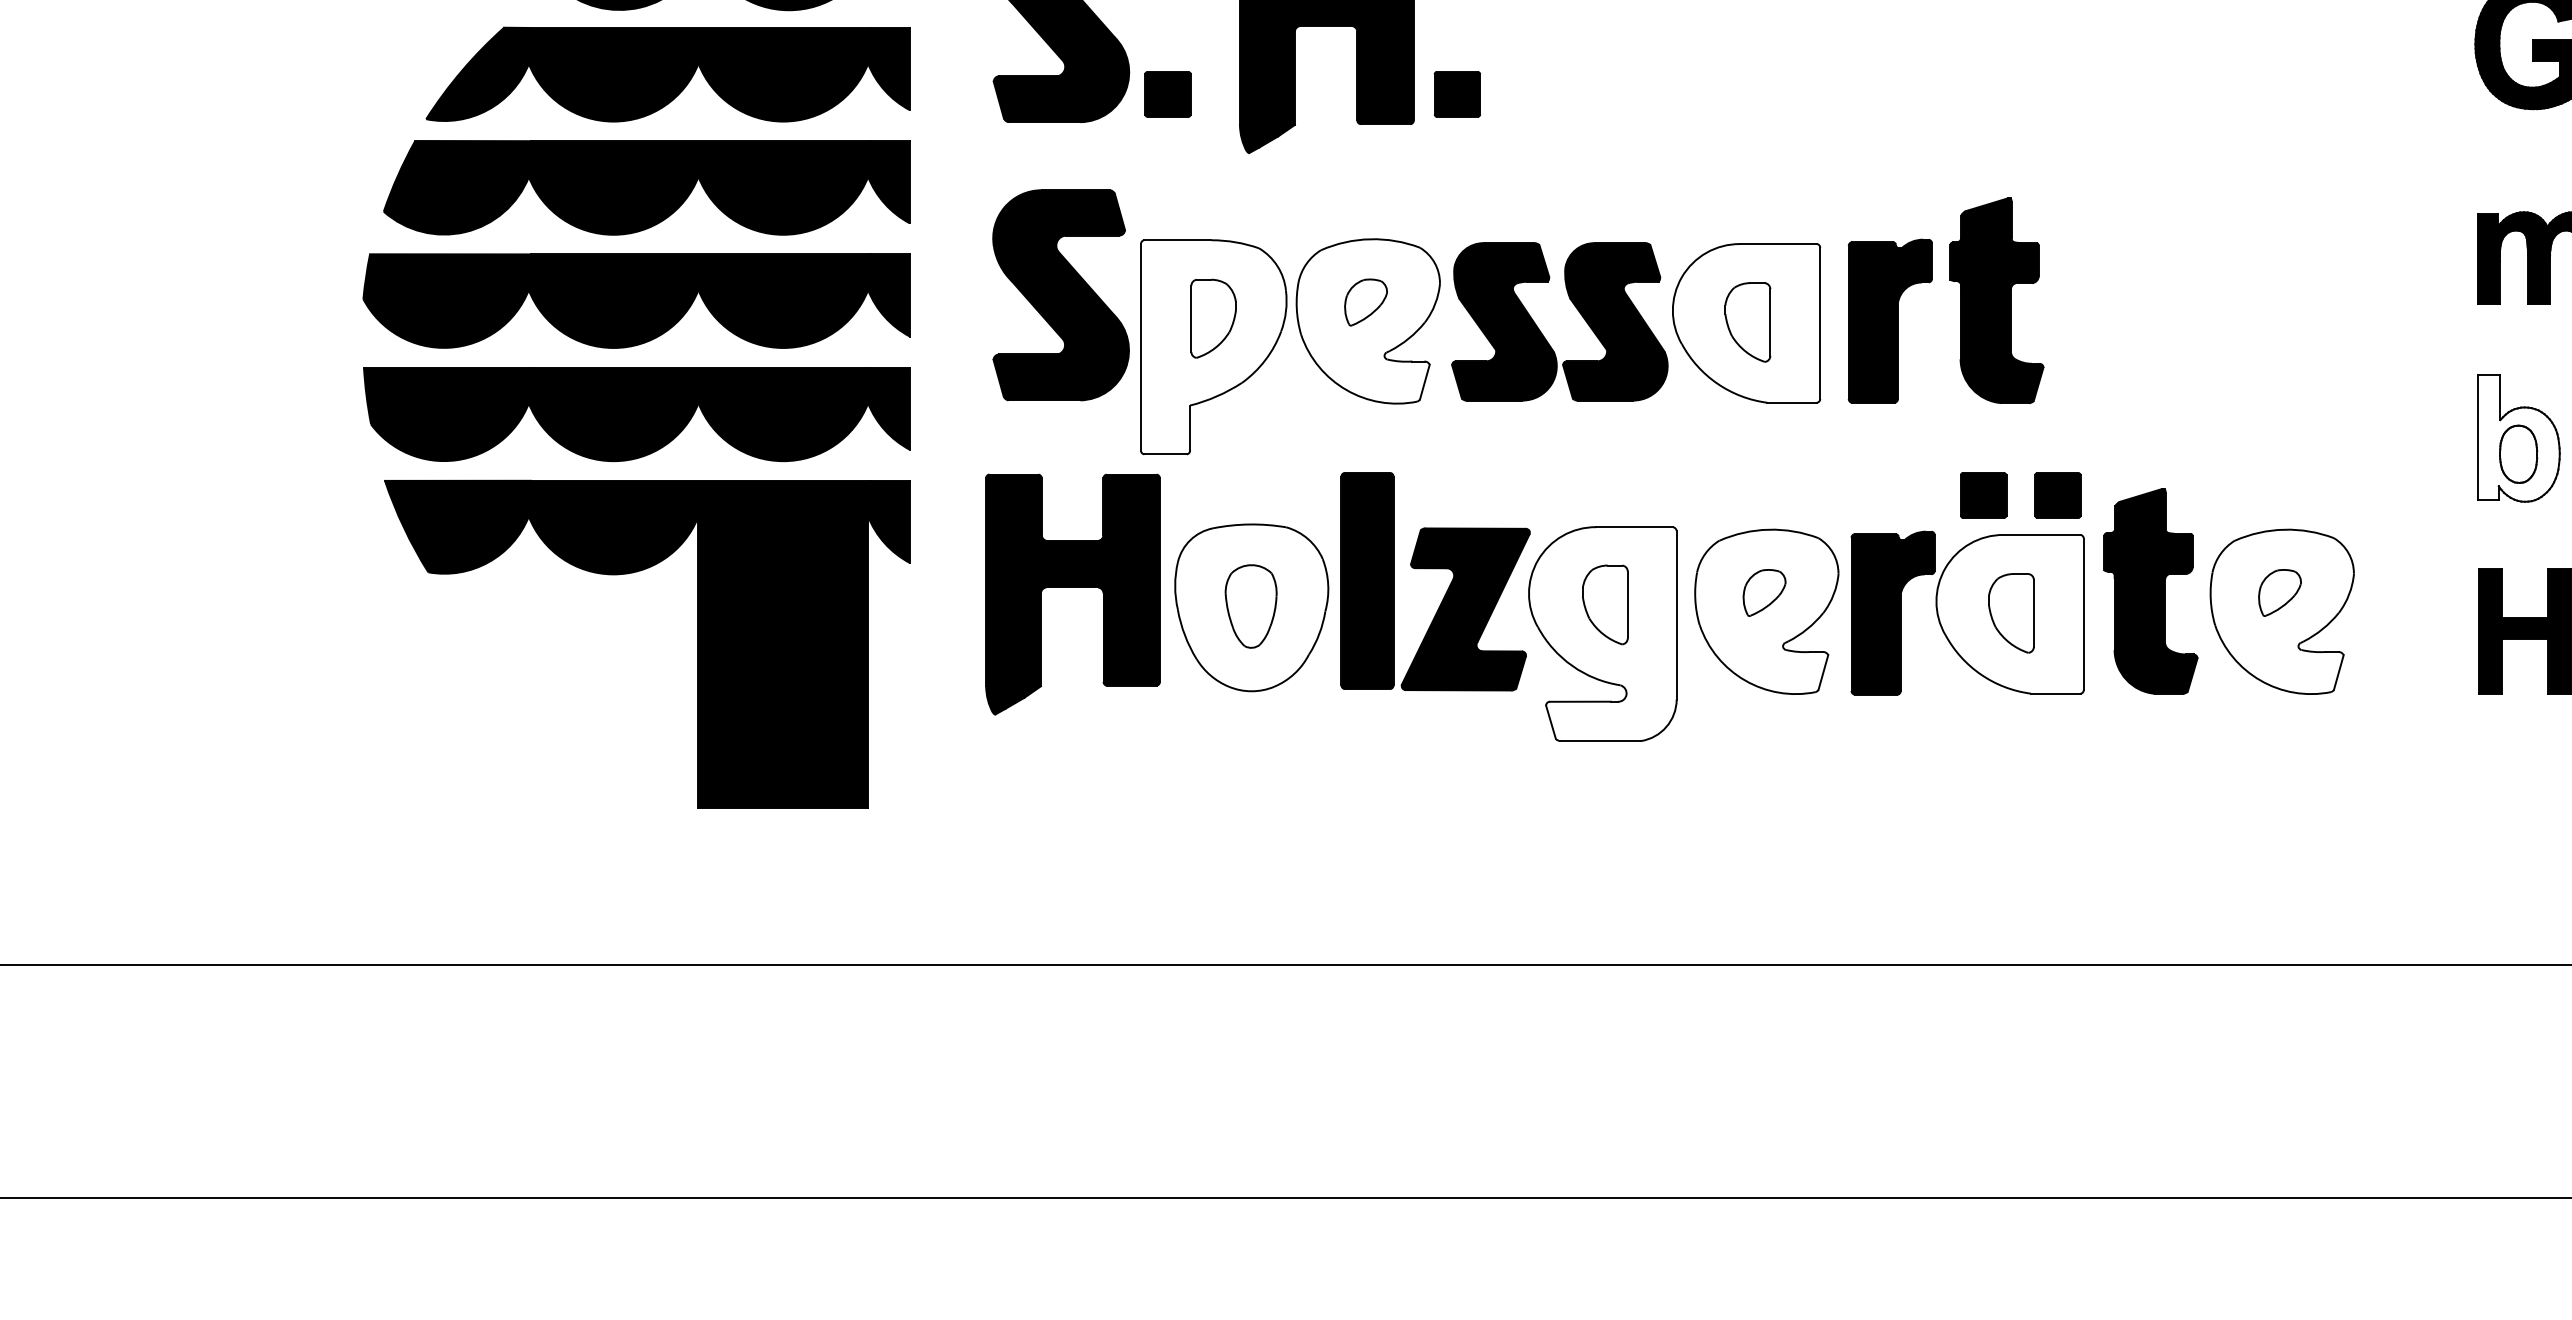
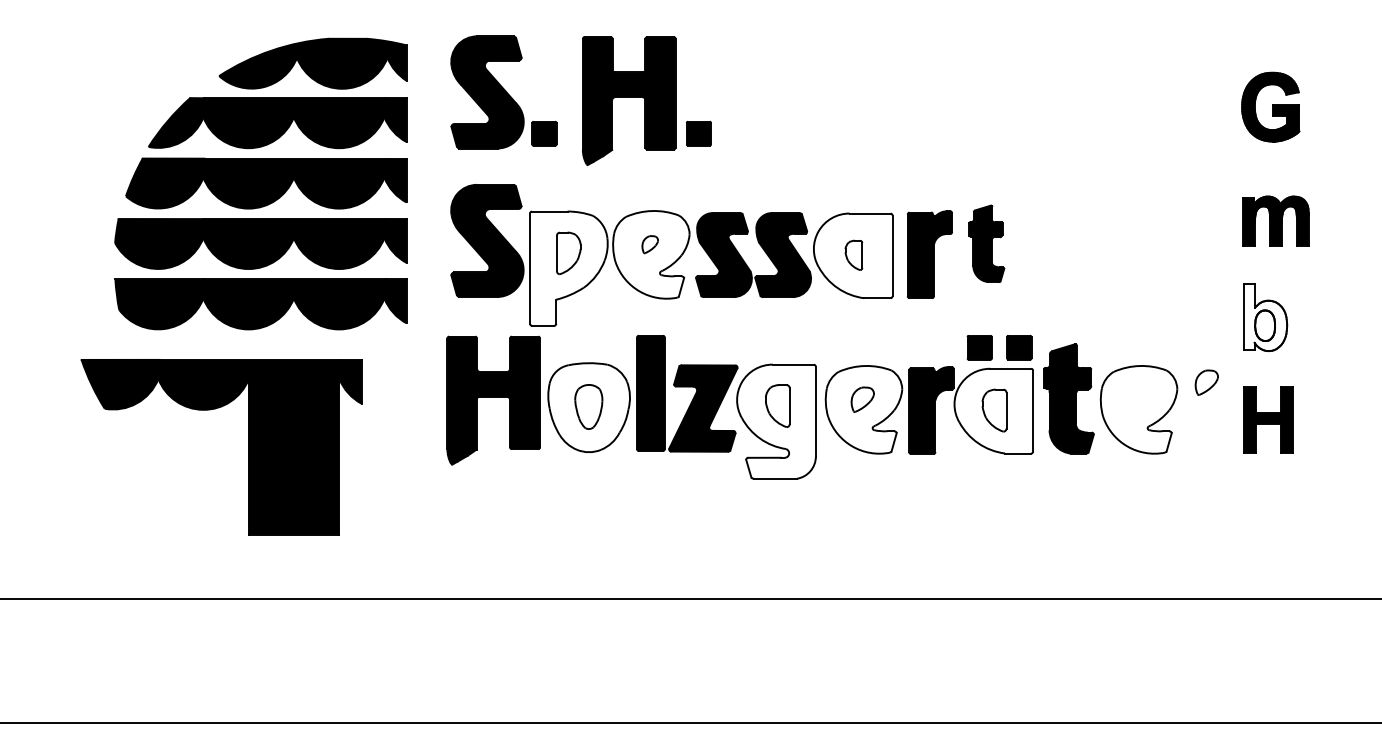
part: (1996, 300) -> (986, 243), size x0.7
part: (1366, 302) -> (650, 244), size x0.7
part: (1747, 322) -> (853, 255), size x0.7
part: (2279, 592) -> (1206, 382), moved
part: (697, 644) -> (248, 447), moved

